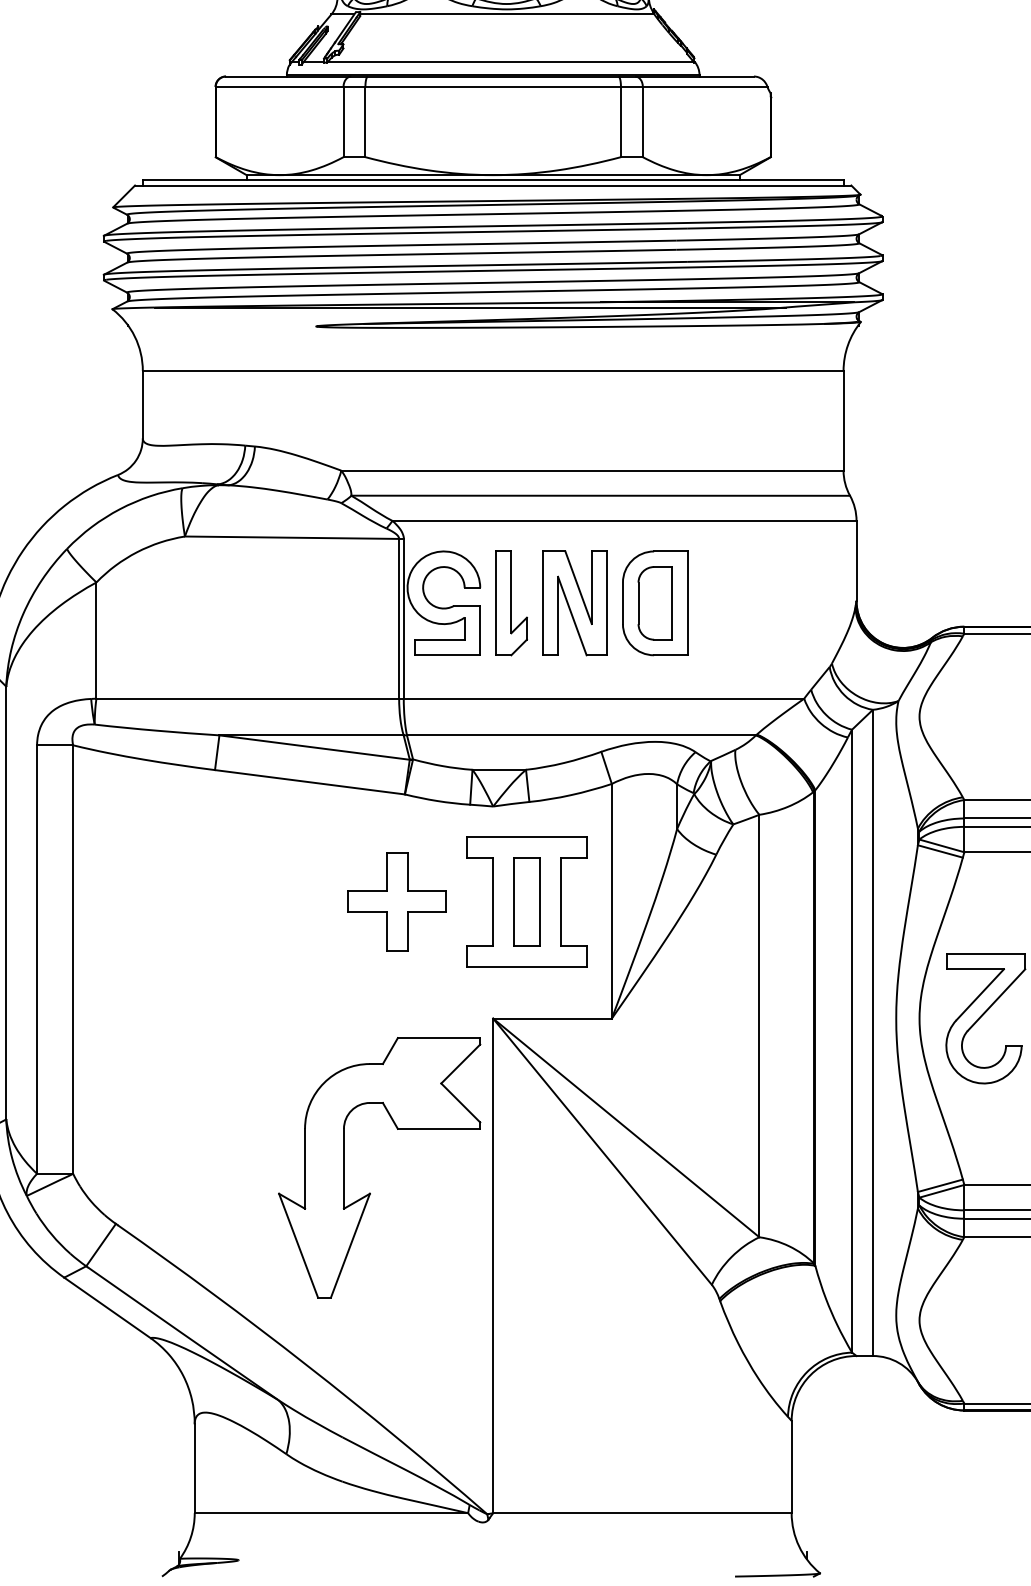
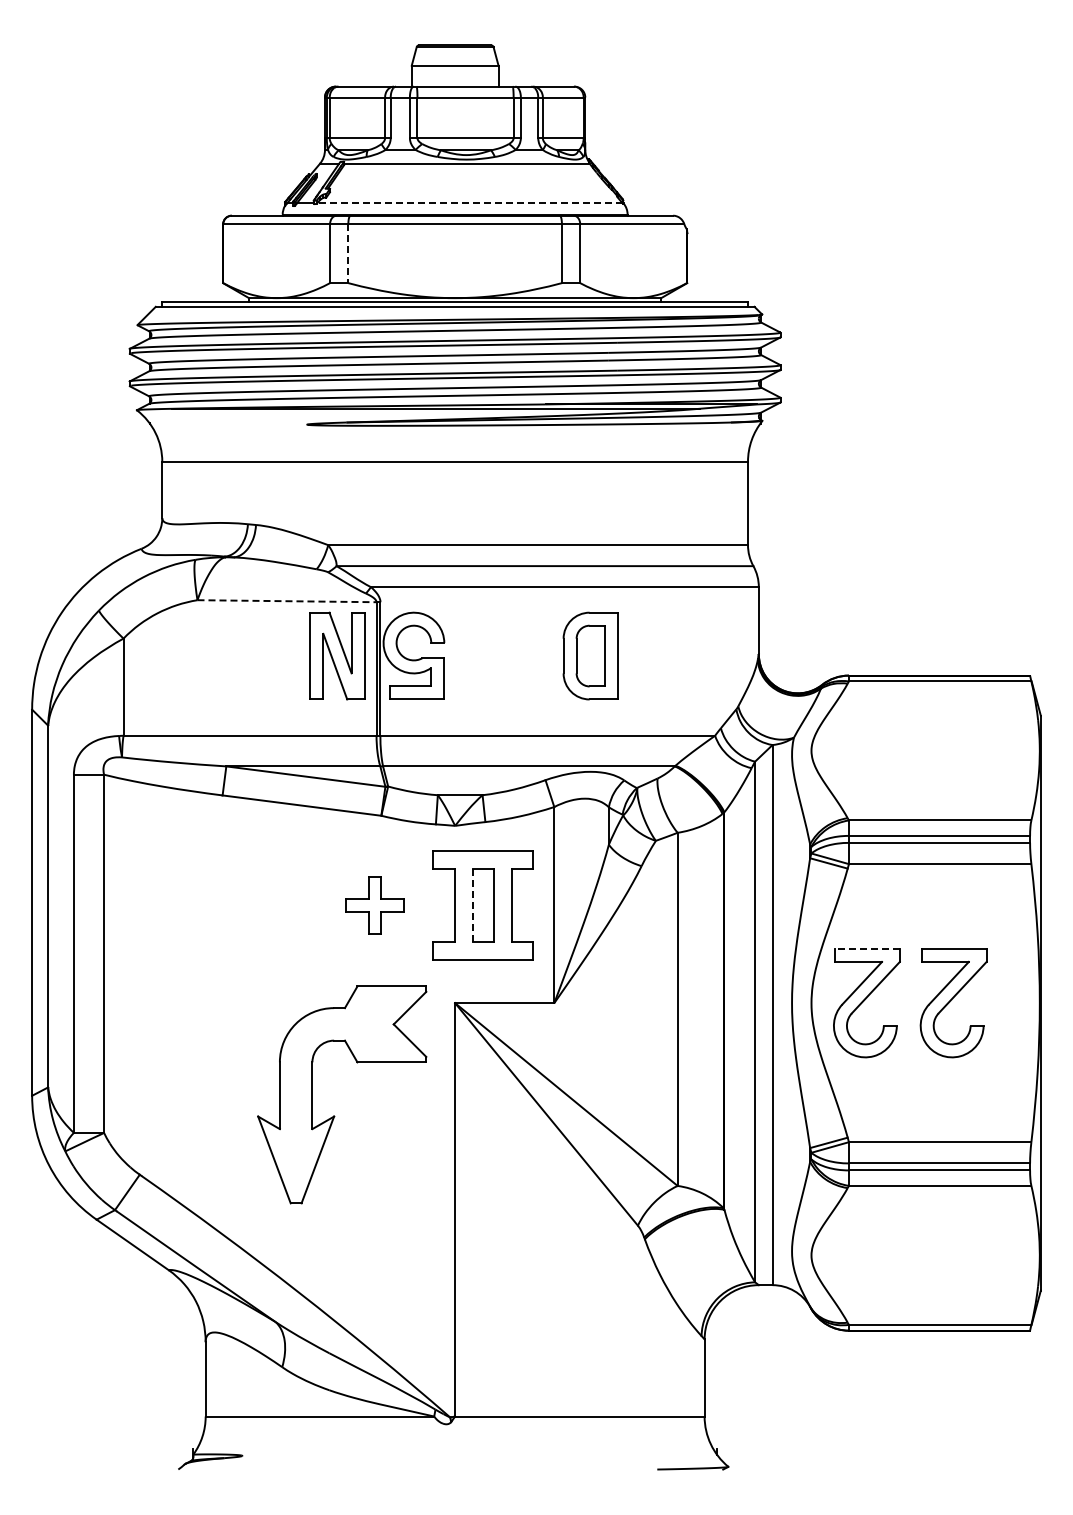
line: (510, 61) -> (469, 203), solid -> dashed
line: (365, 122) -> (348, 254), solid -> dashed
line: (292, 538) -> (287, 601), solid -> dashed
part: (574, 602) -> (337, 655), moved
part: (511, 603) -> (470, 656), removed
part: (396, 901) -> (374, 905), size x0.7
line: (513, 901) -> (472, 905), solid -> dashed
line: (986, 953) -> (867, 948), solid -> dashed
part: (370, 1192) -> (334, 1115), moved

